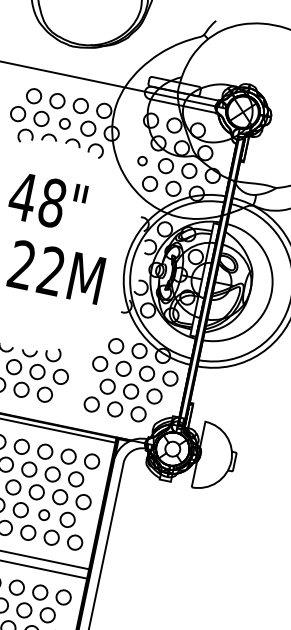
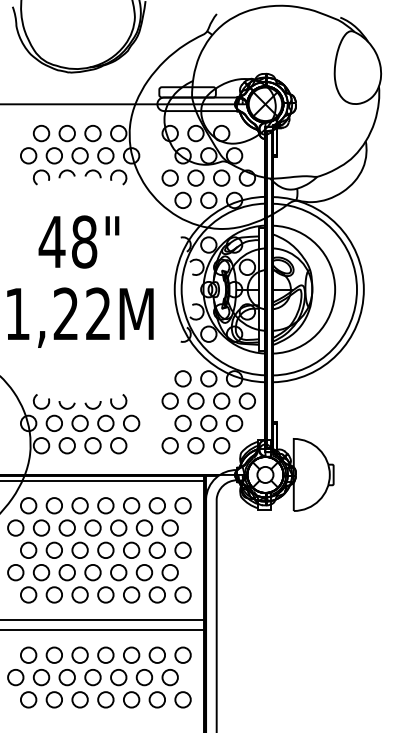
circle: (64, 123) -> (79, 155), size x1.43
circle: (142, 160) -> (169, 177), size x1.67
circle: (44, 514) -> (144, 572), size x1.43

